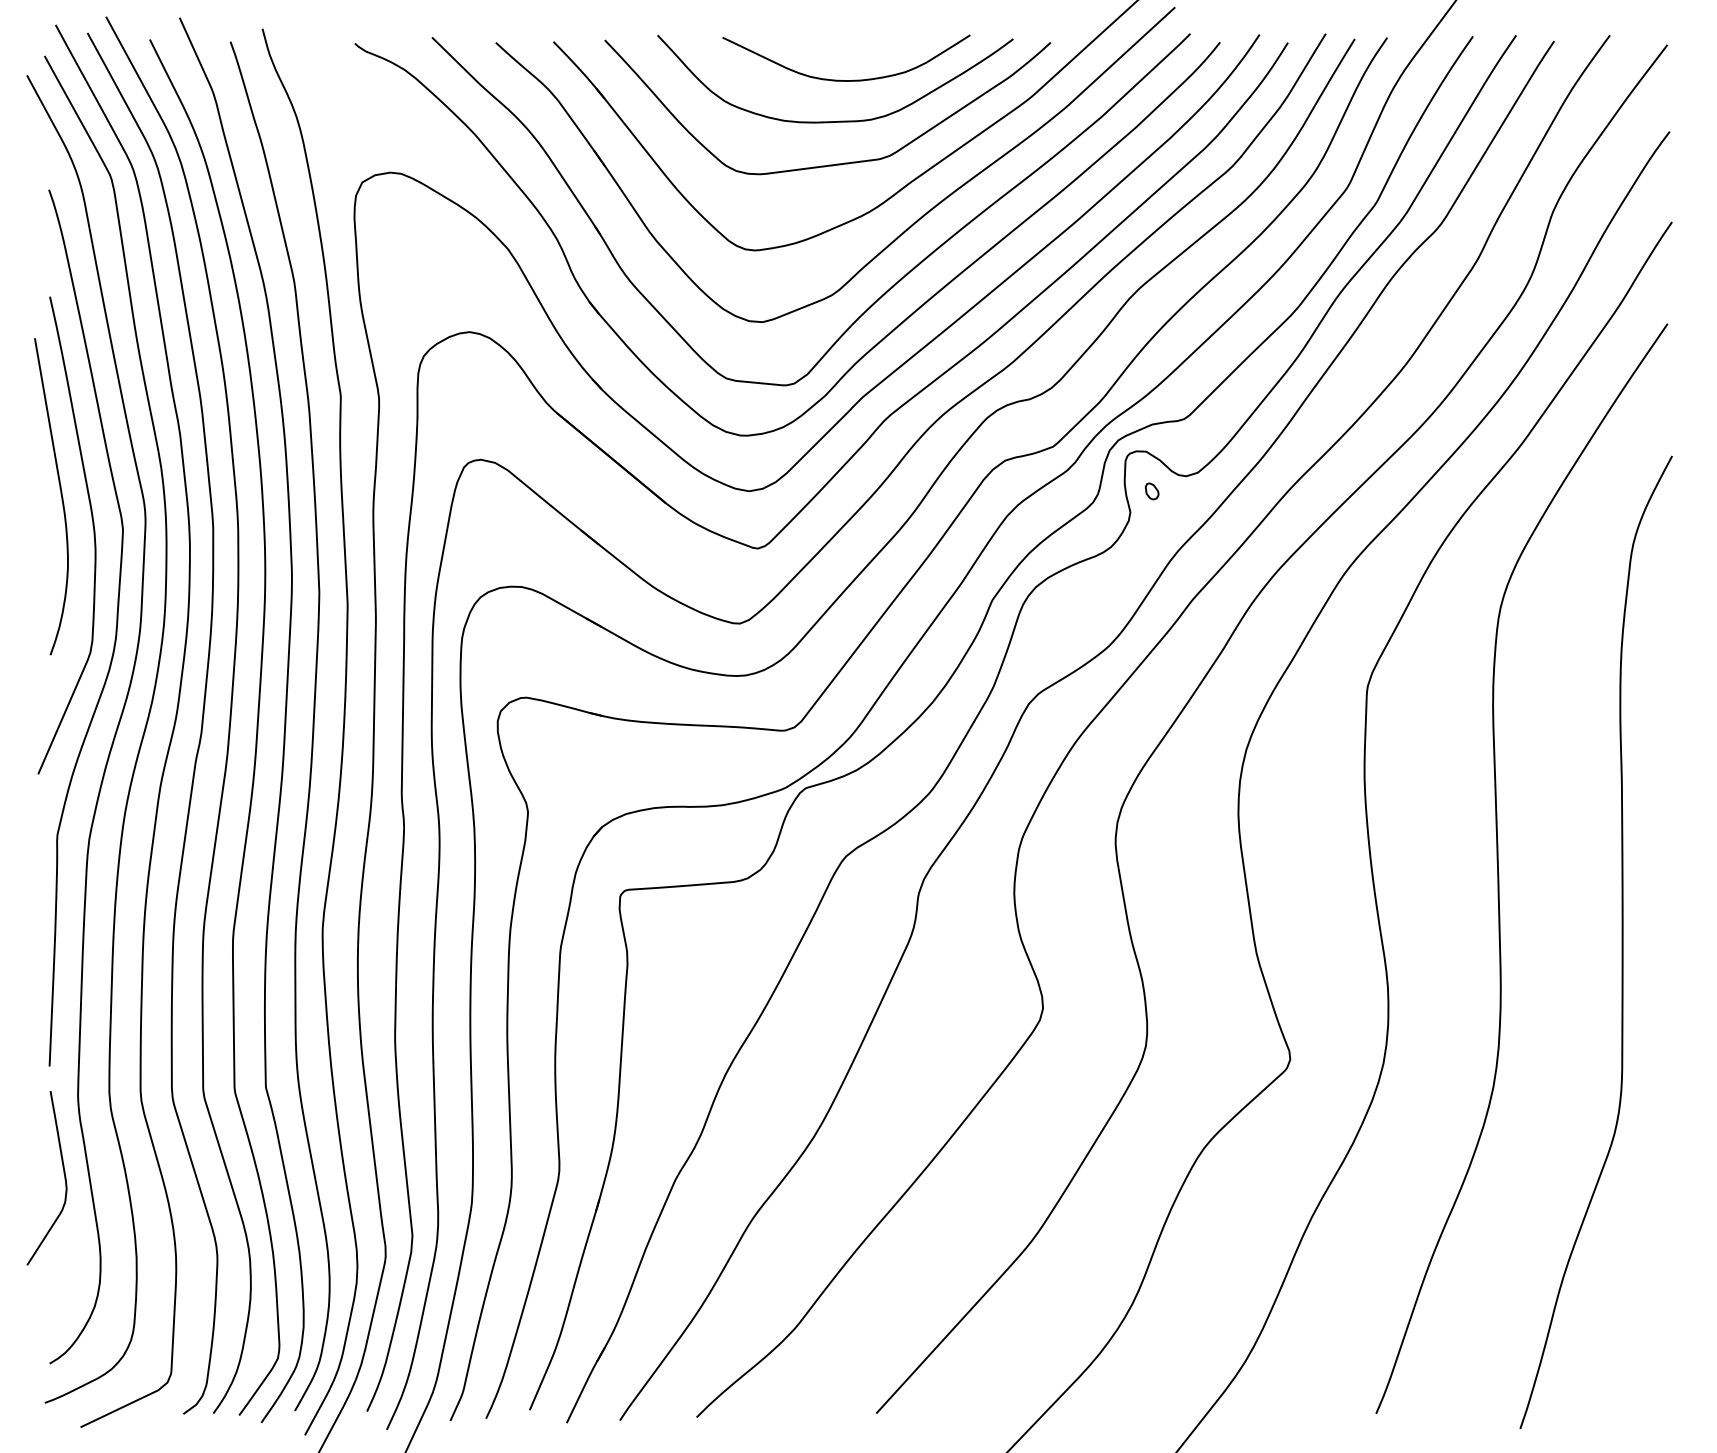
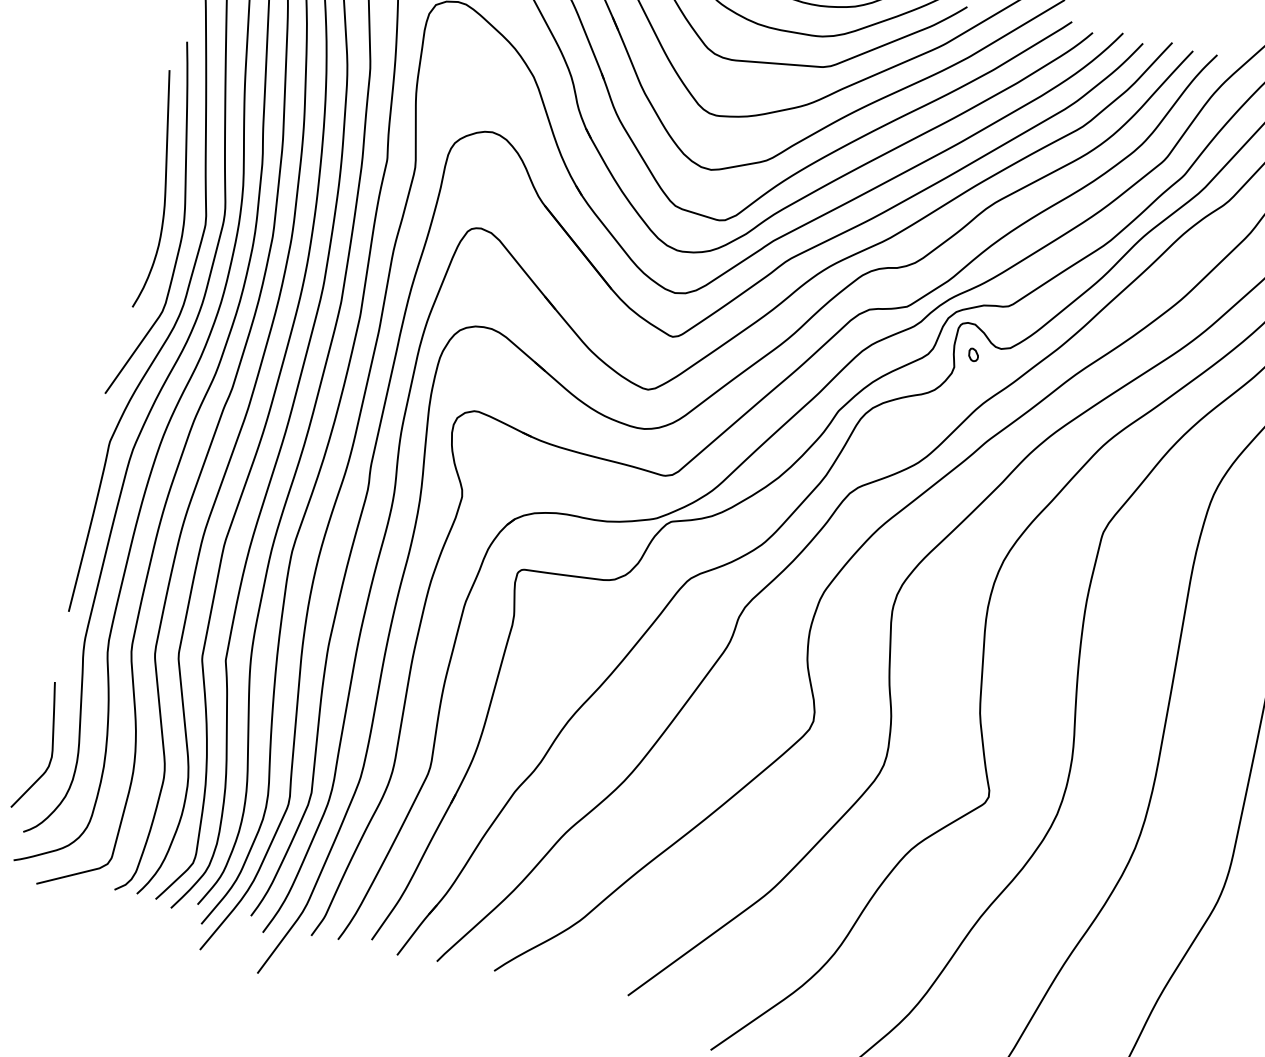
curve: (63, 1173) -> (51, 745), moved

